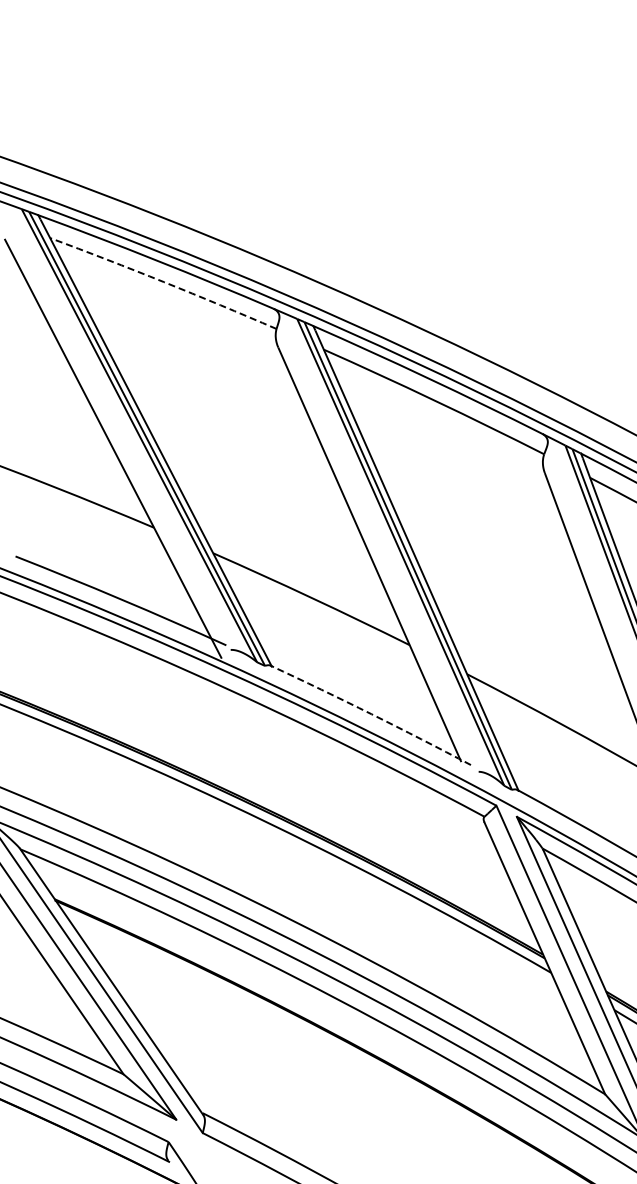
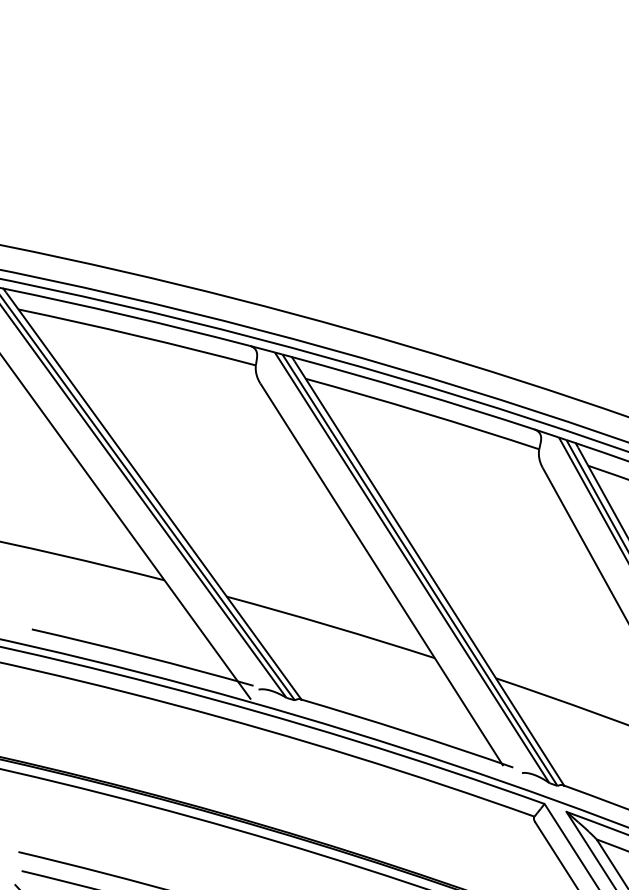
arc: (163, 282) -> (137, 336), dashed -> solid
arc: (371, 714) -> (407, 732), dashed -> solid

